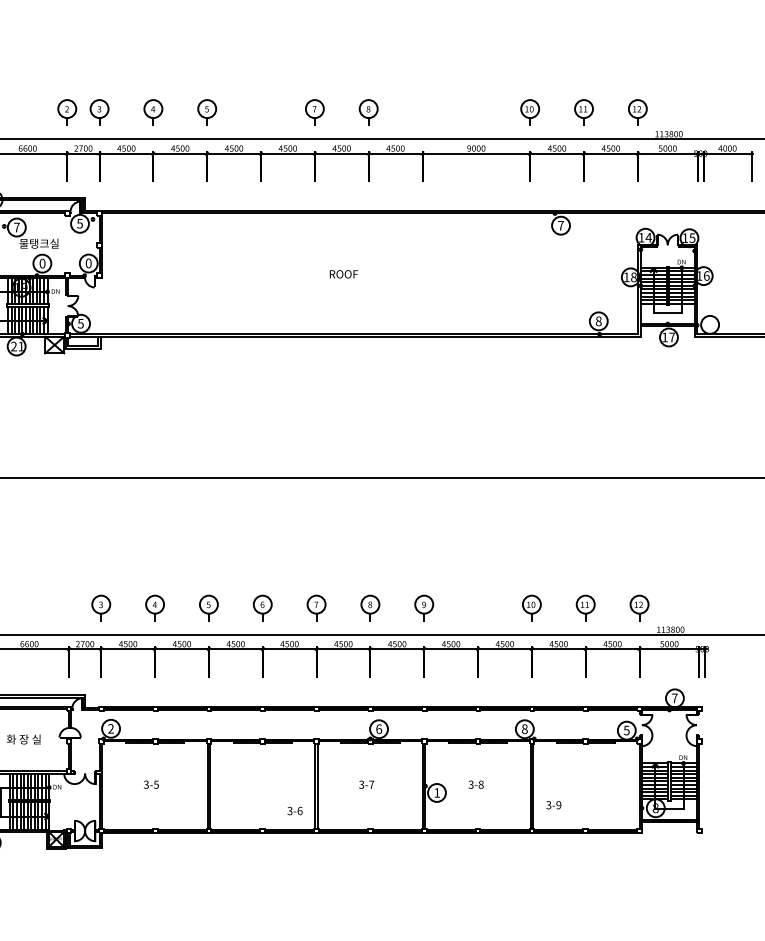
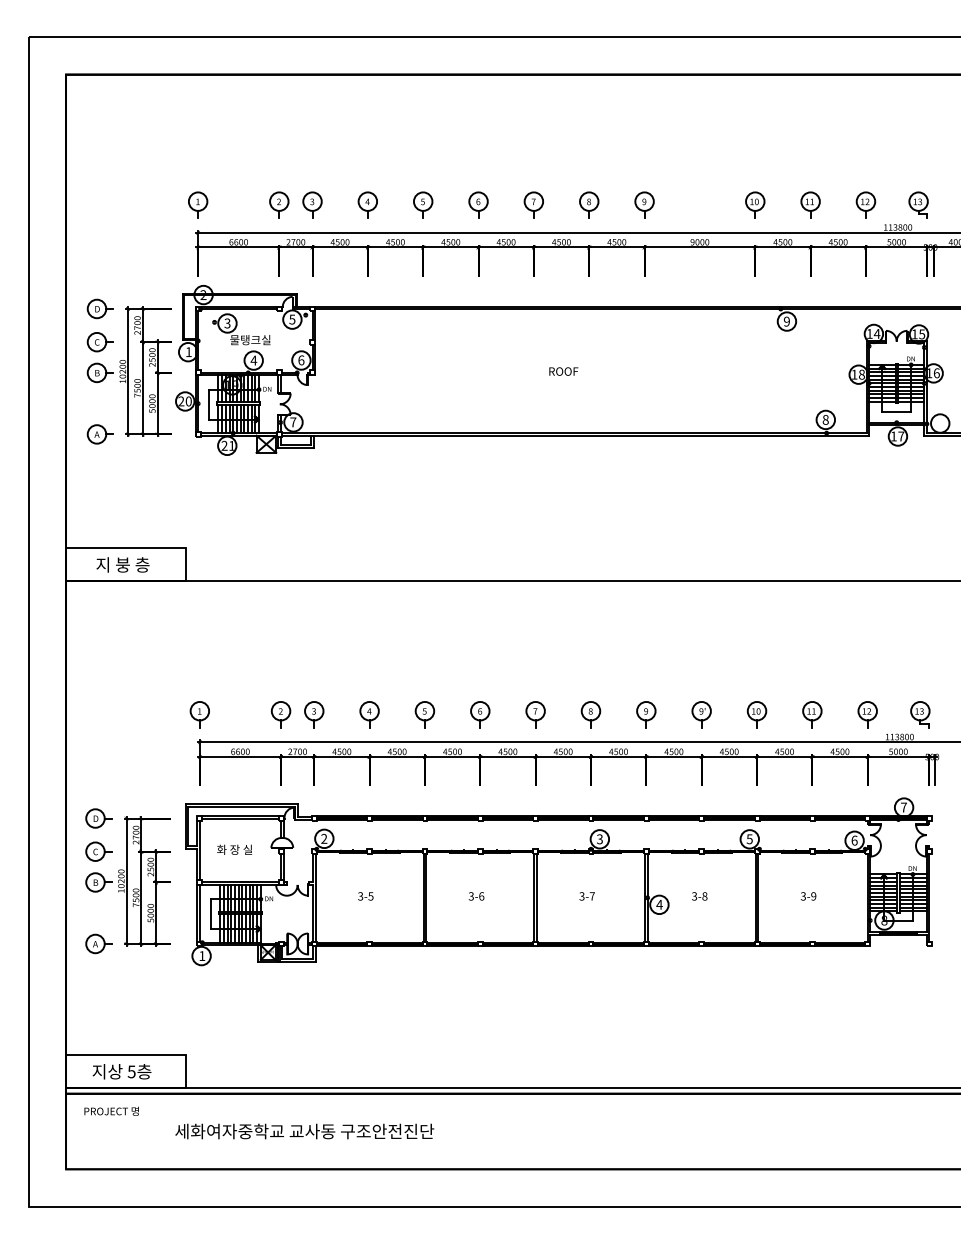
part: (261, 111) -> (478, 204), added
part: (422, 111) -> (644, 204), added
part: (688, 111) -> (918, 204), added
text: (560, 225) -> (786, 321), 7 -> 9
text: (16, 227) -> (227, 323), 7 -> 3
text: (42, 263) -> (253, 360), 0 -> 4
text: (88, 263) -> (301, 360), 0 -> 6
text: (81, 323) -> (293, 422), 5 -> 7
part: (69, 607) -> (281, 714), added
part: (477, 607) -> (701, 714), added
part: (690, 607) -> (920, 714), added
text: (379, 729) -> (600, 839), 6 -> 3
text: (524, 729) -> (749, 839), 8 -> 5
text: (626, 730) -> (854, 840), 5 -> 6
text: (437, 792) -> (659, 904), 1 -> 4
text: (553, 805) -> (808, 896), moved
text: (295, 811) -> (476, 896), moved

